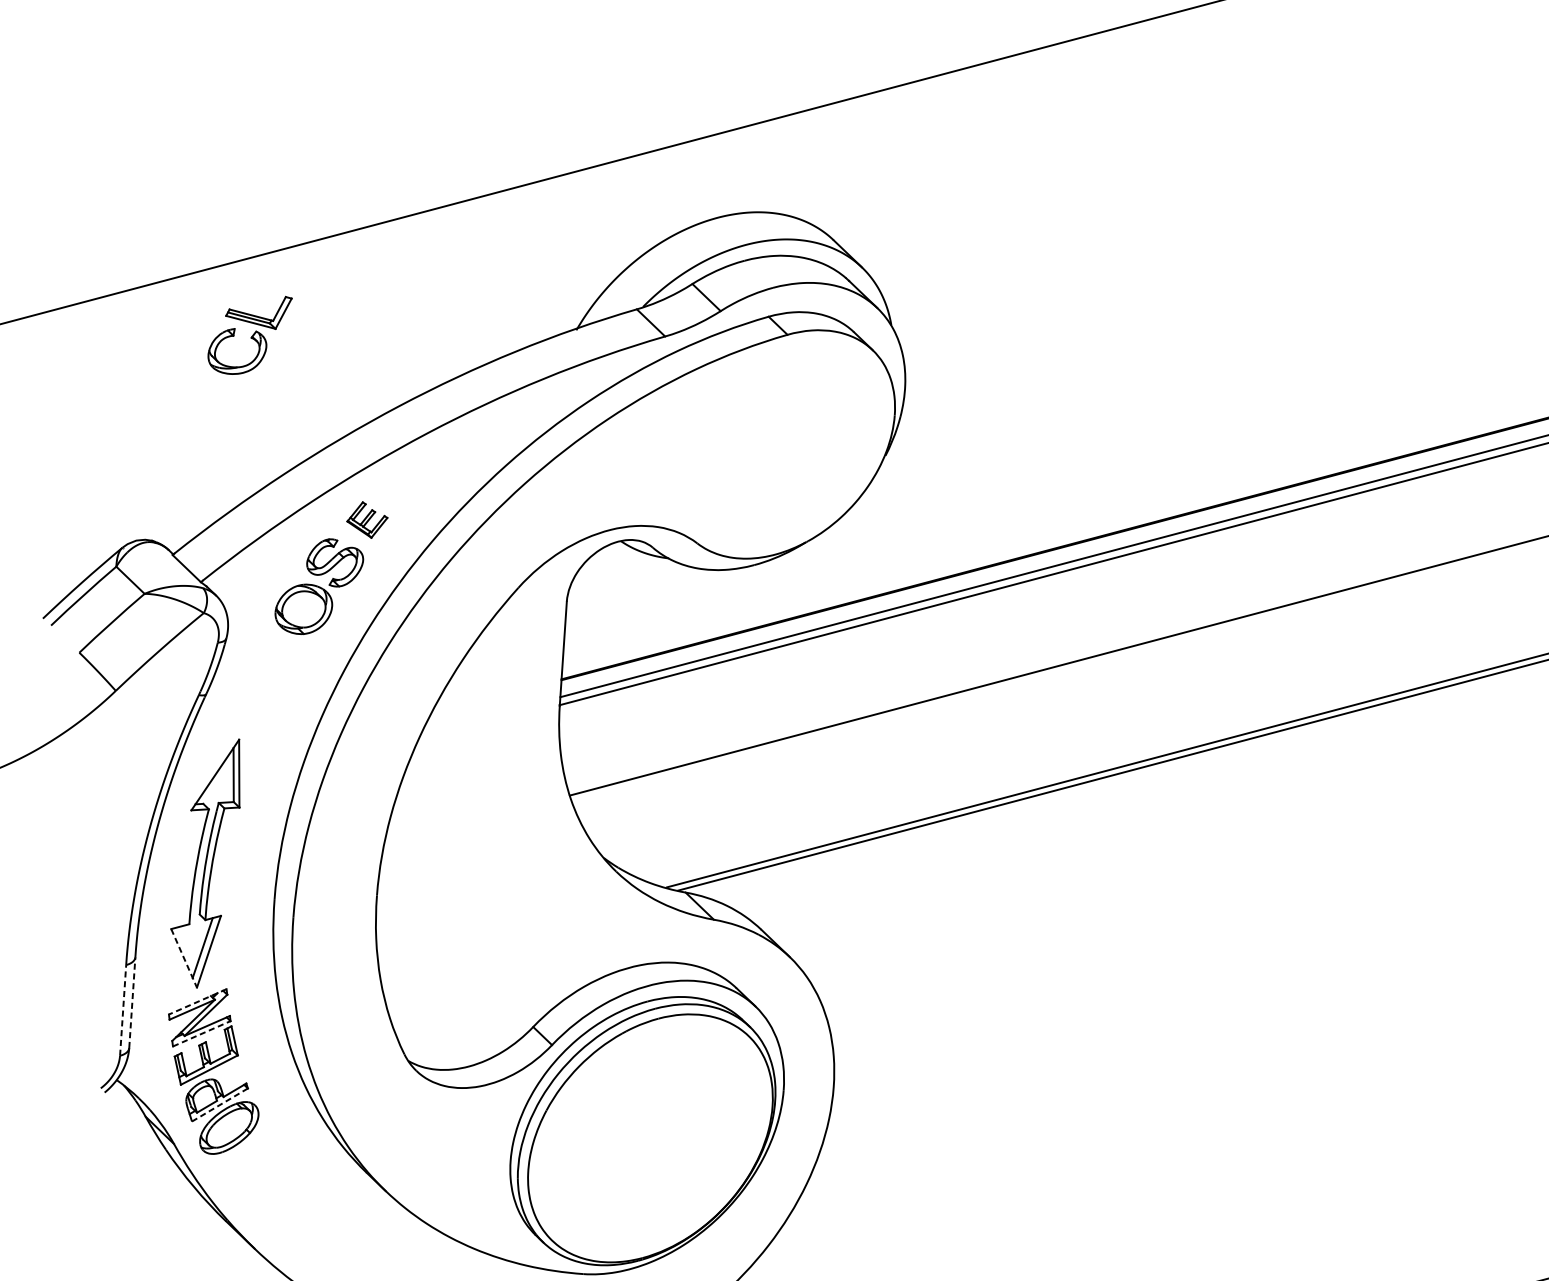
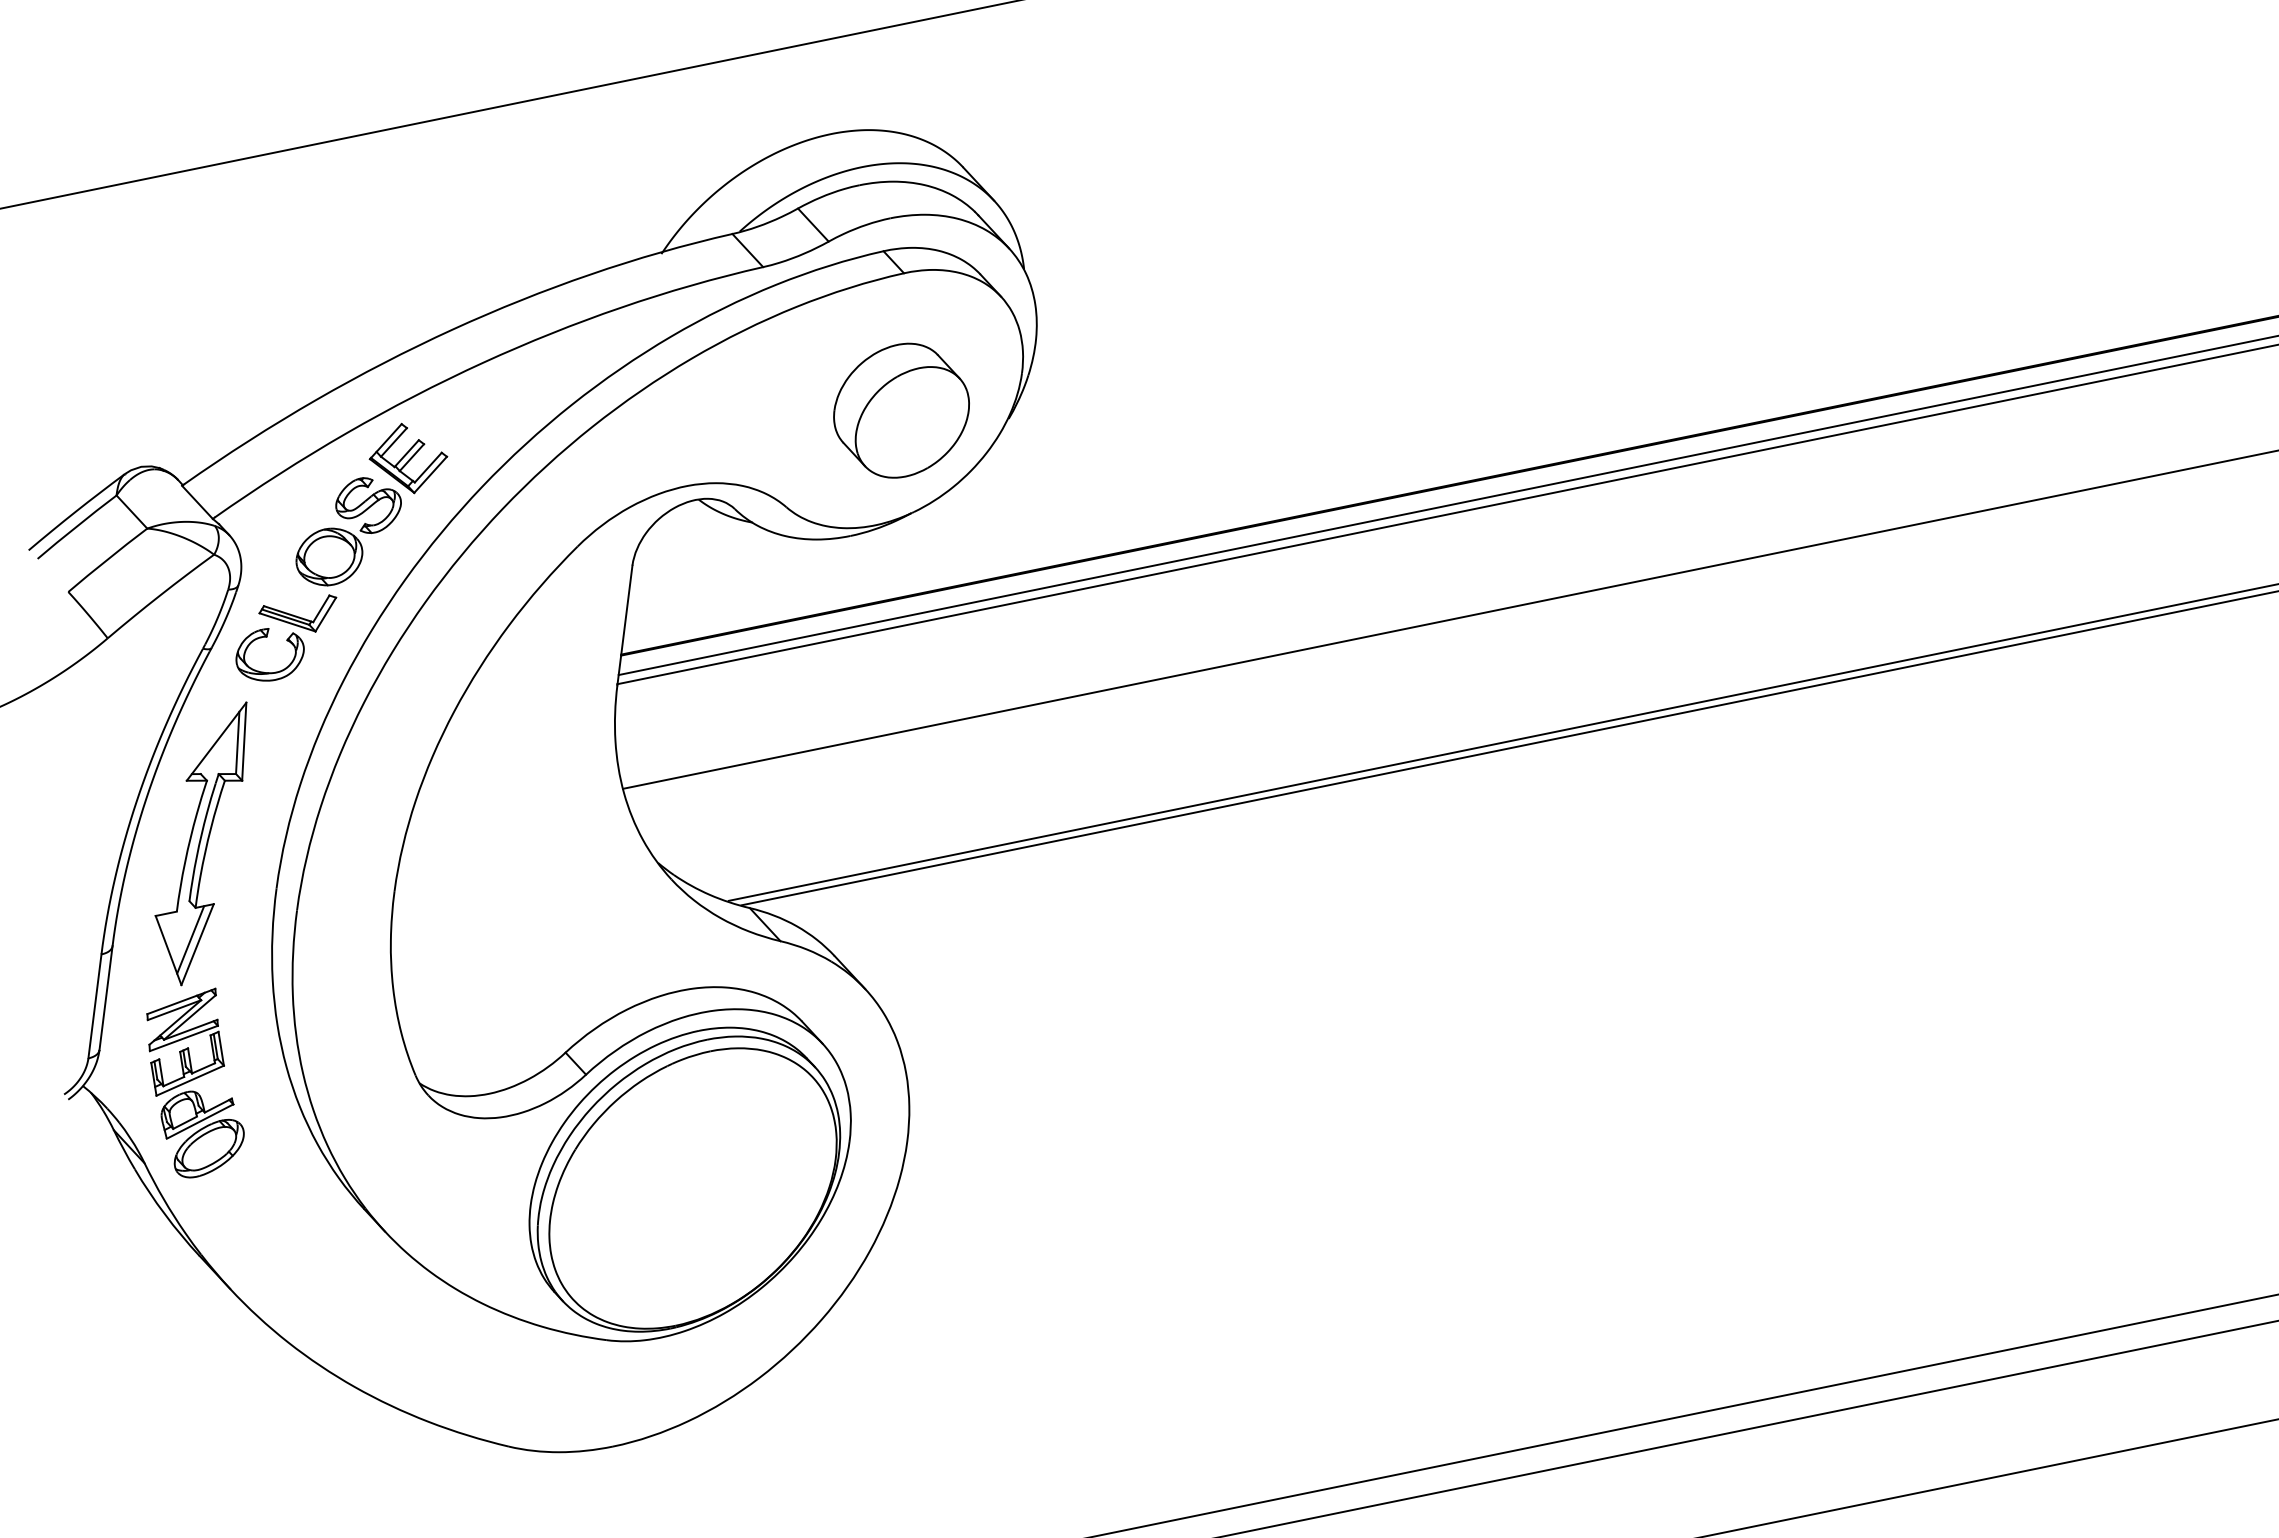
part: (250, 335) -> (286, 637), moved
part: (792, 453) -> (901, 410), added
part: (367, 520) -> (408, 458), size x1.67
line: (184, 958) -> (168, 950), dashed -> solid
line: (197, 1001) -> (180, 1001), dashed -> solid
line: (132, 1002) -> (106, 997), dashed -> solid
line: (123, 1009) -> (95, 1005), dashed -> solid
line: (202, 1033) -> (184, 1038), dashed -> solid
line: (220, 1104) -> (200, 1121), dashed -> solid

